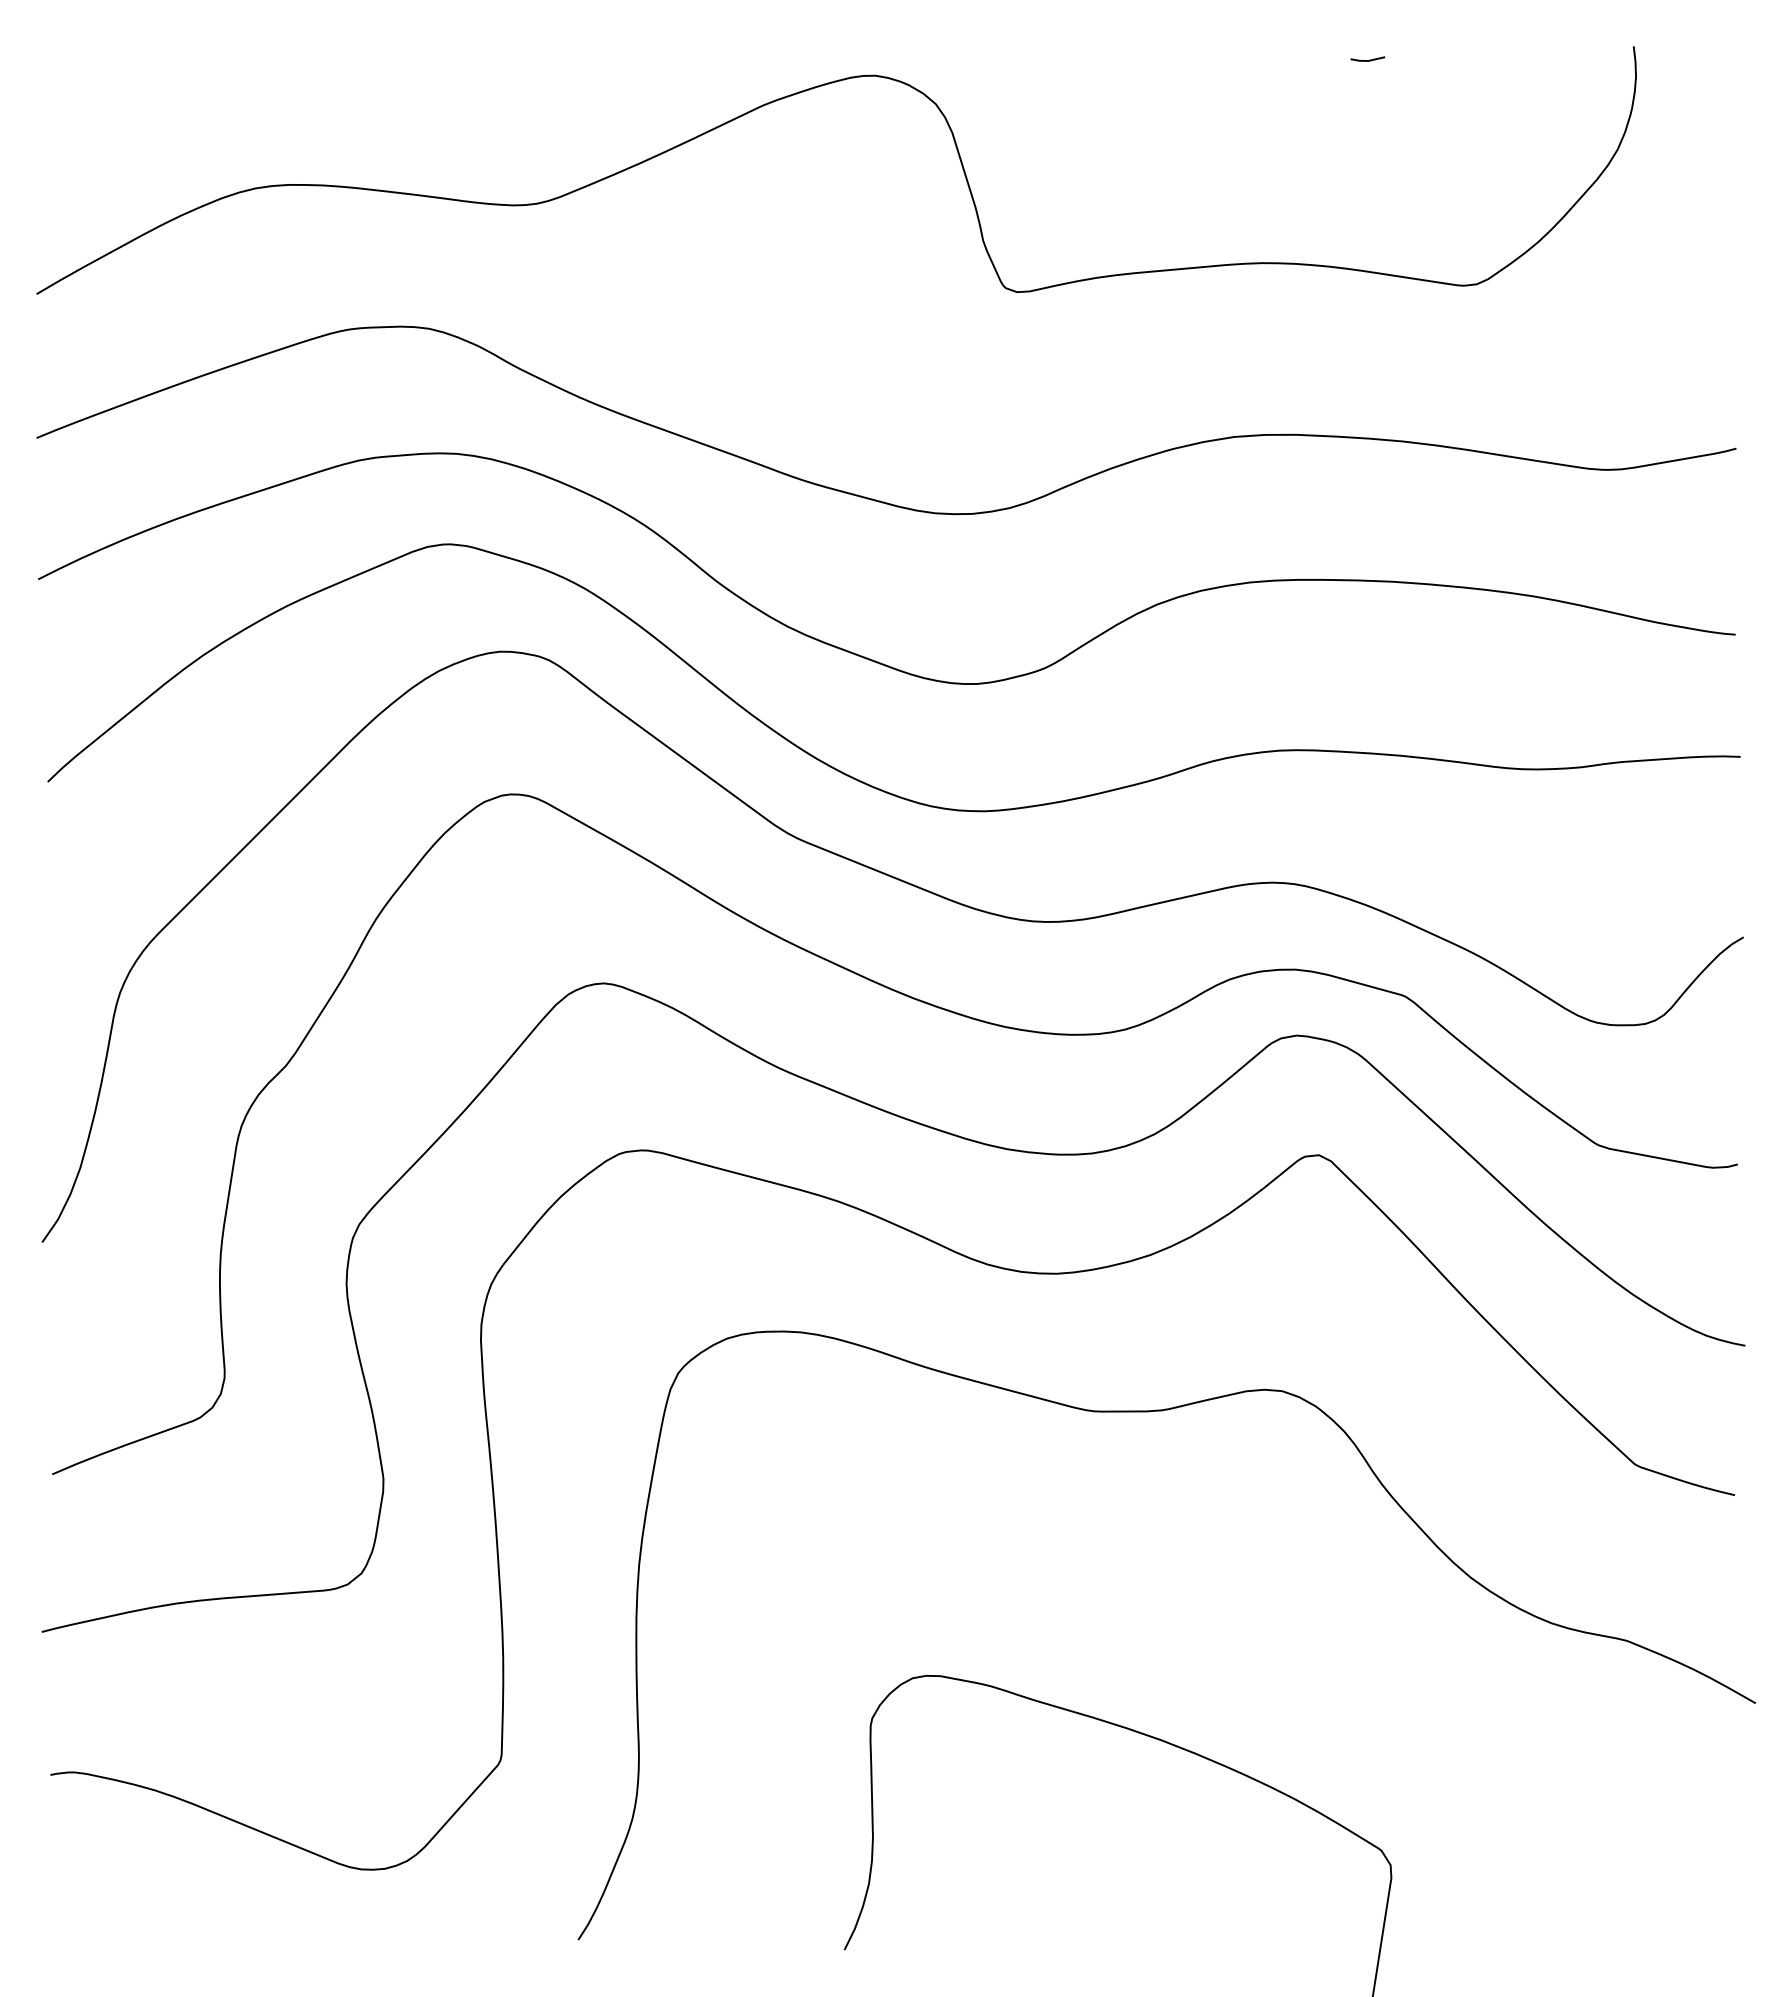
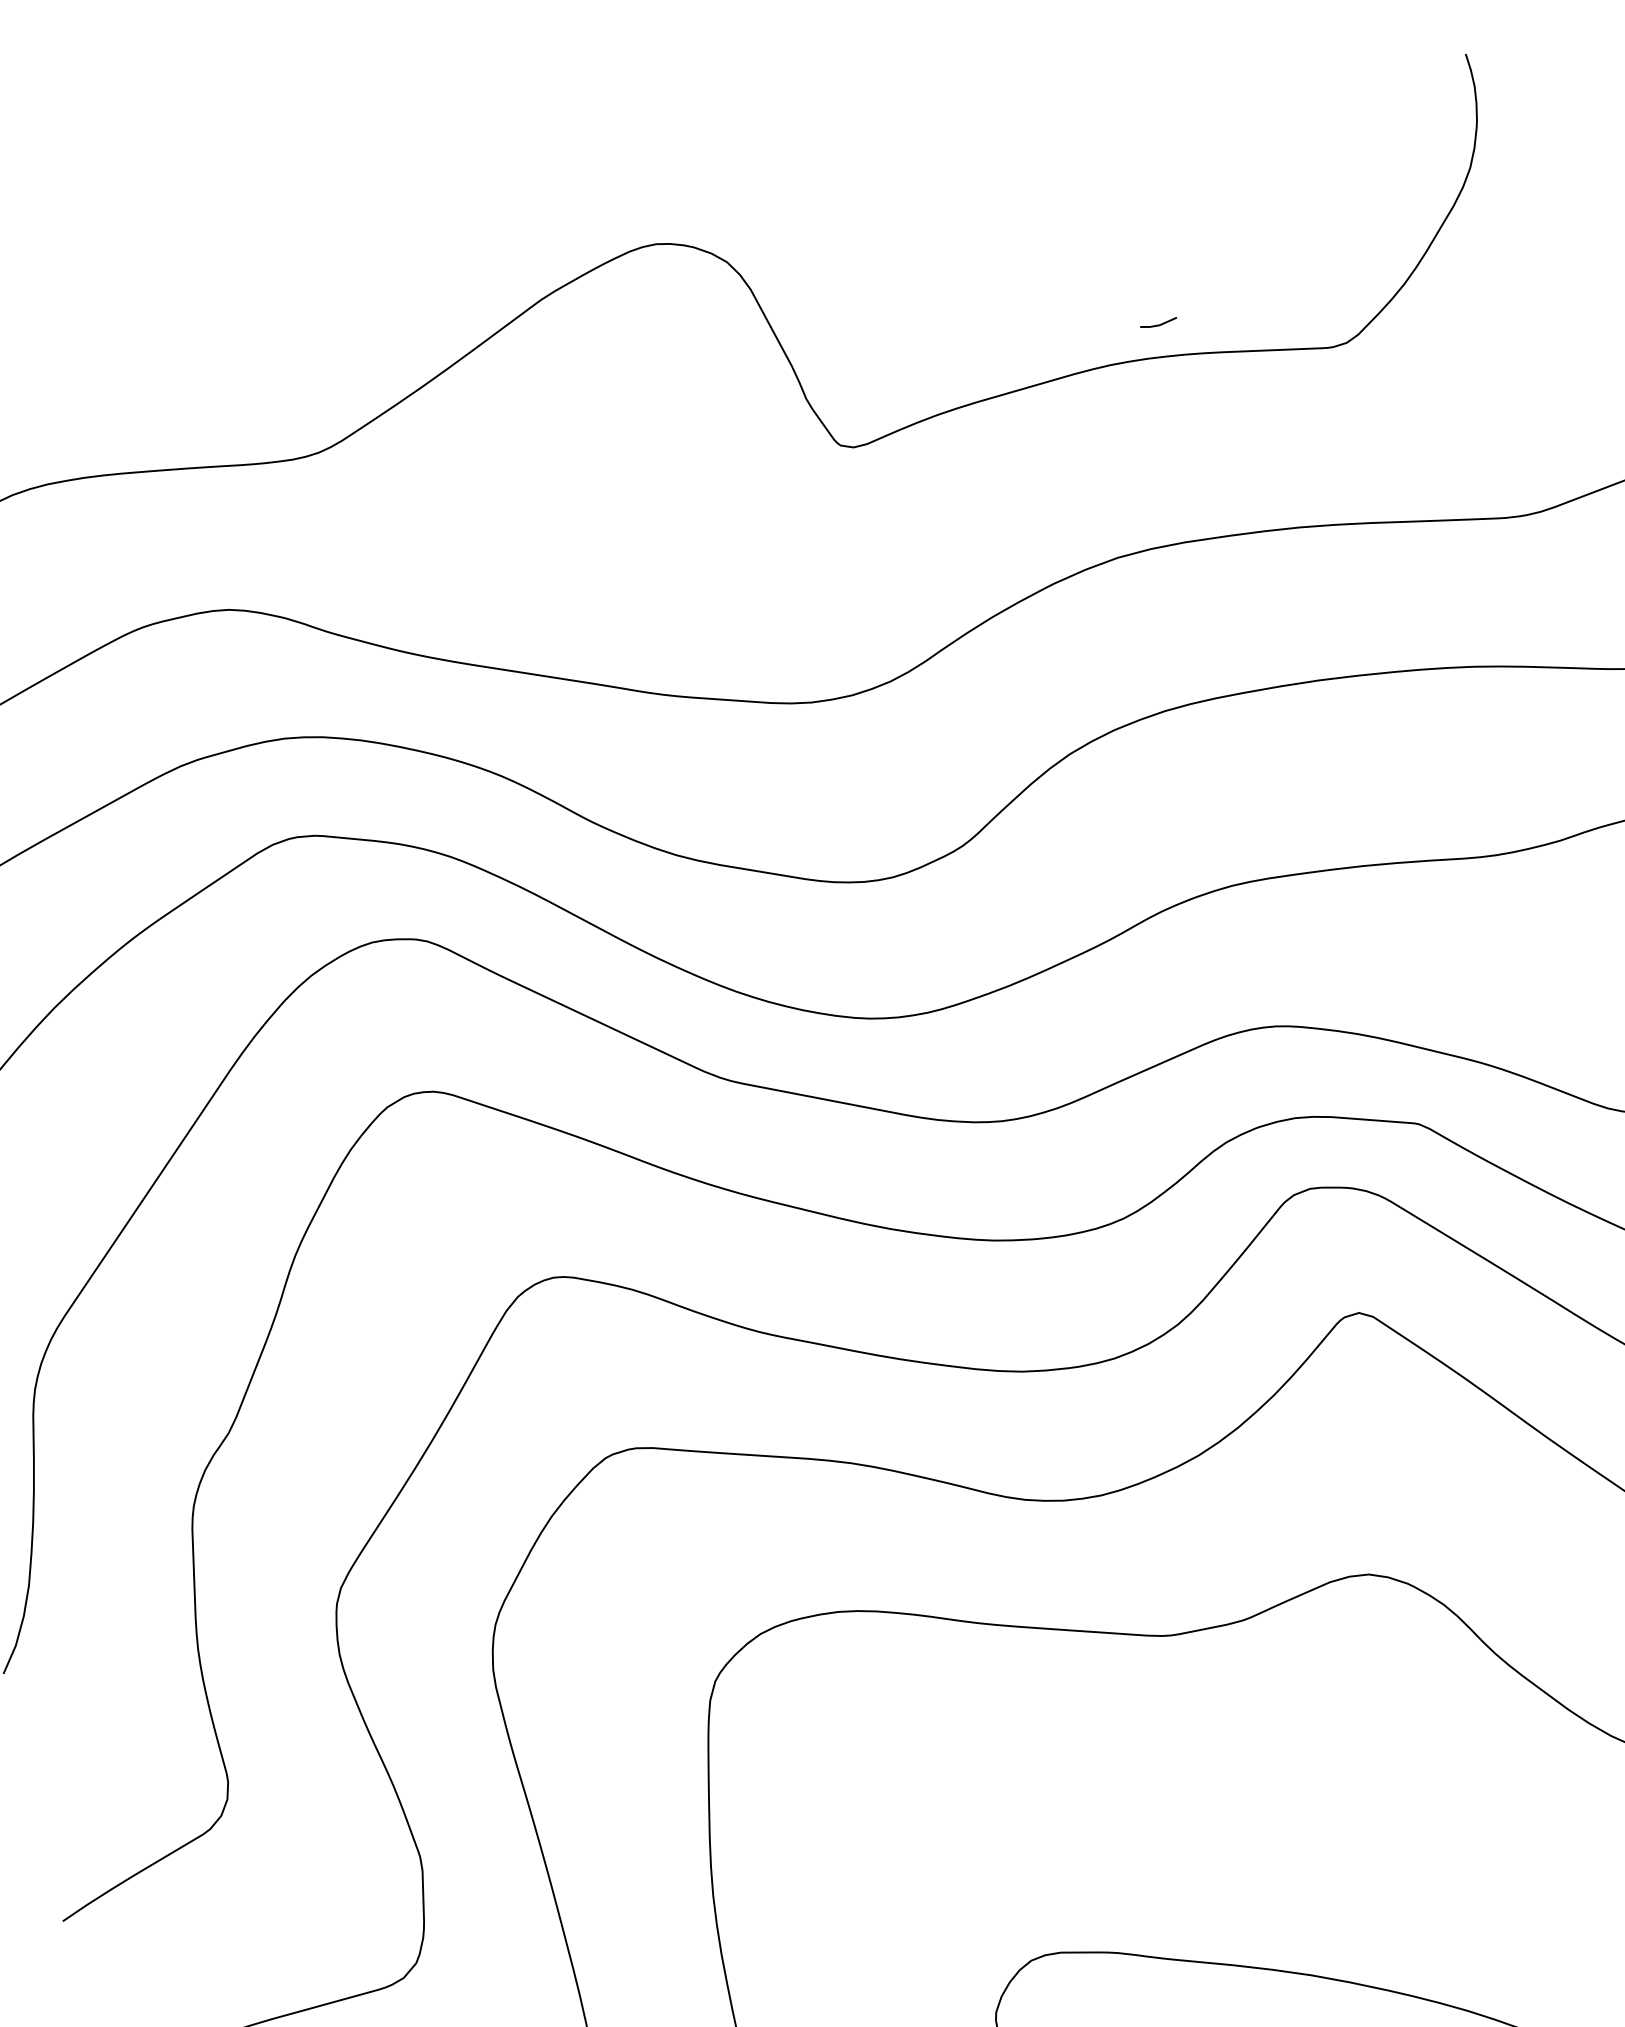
line: (1367, 60) -> (1158, 324), moved

